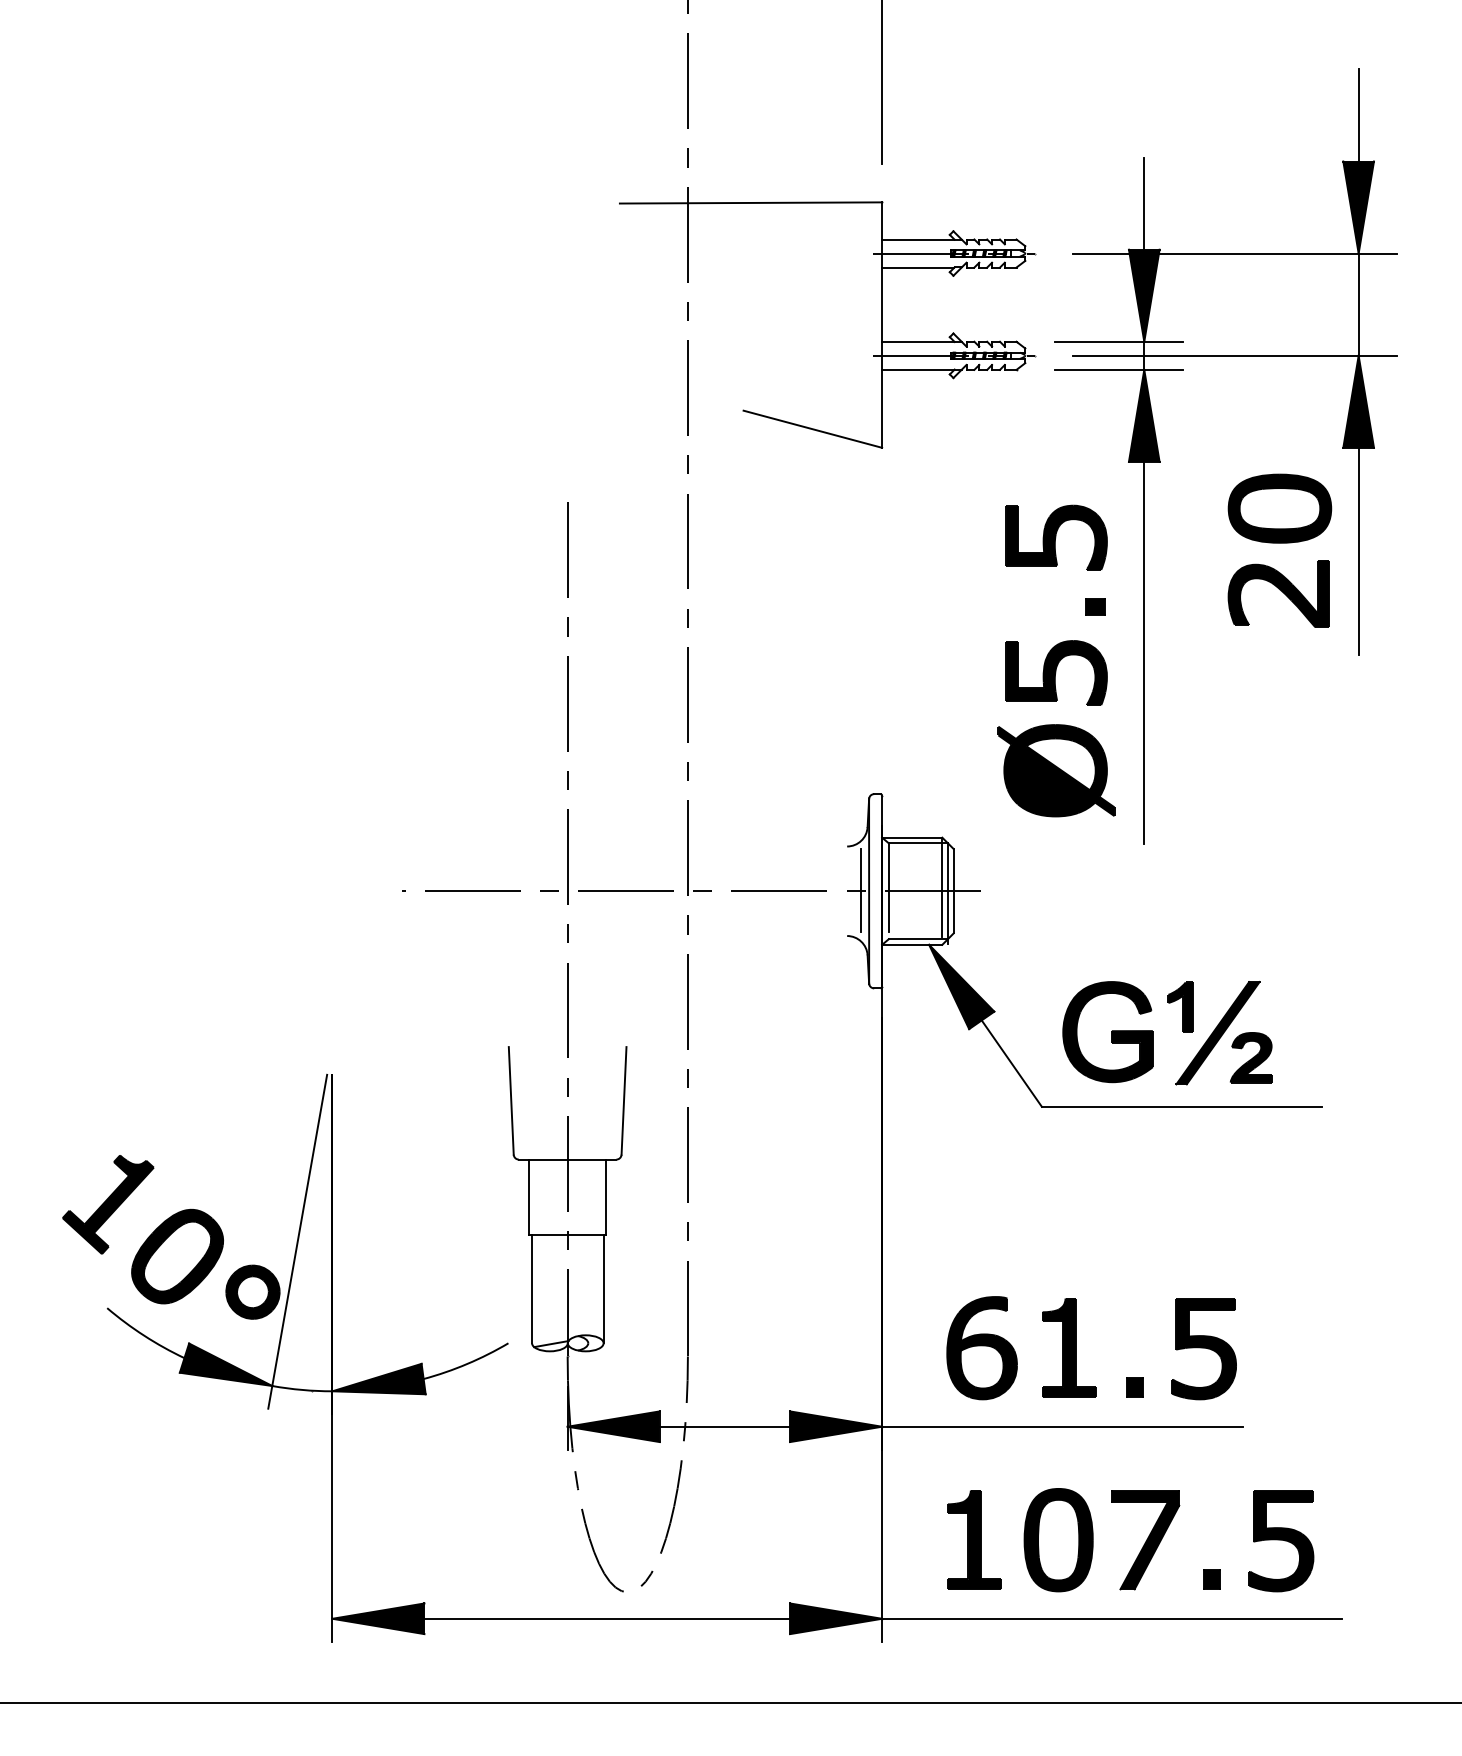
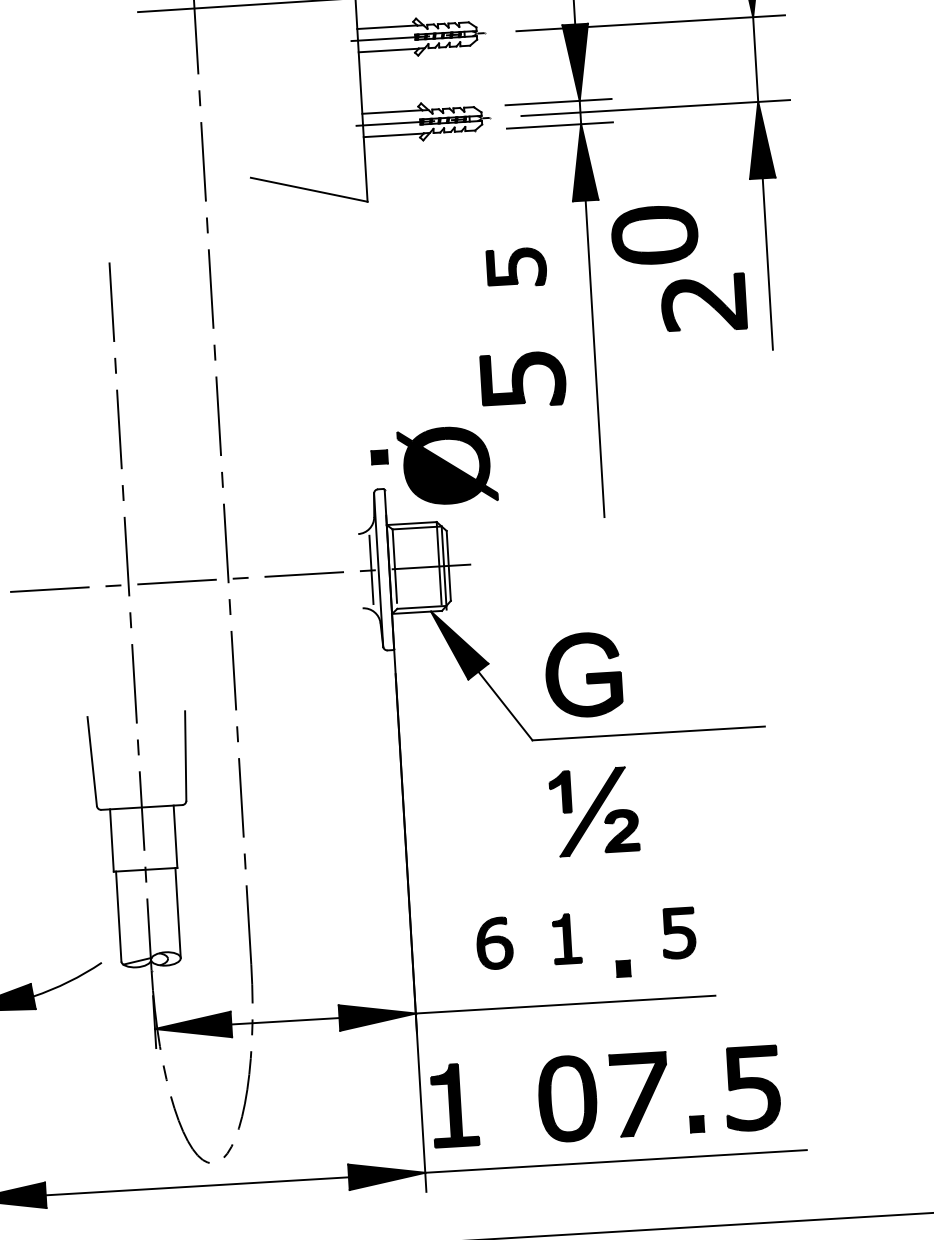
part: (1279, 508) -> (654, 235), moved
part: (1056, 537) -> (516, 267), size x0.7
part: (1095, 606) -> (379, 457), moved
part: (1056, 770) -> (447, 465), moved
part: (1219, 1033) -> (593, 812), moved
part: (1069, 1347) -> (567, 938), size x0.6
part: (981, 1348) -> (494, 943), size x0.6
part: (1203, 1349) -> (678, 933), size x0.6
part: (974, 1539) -> (454, 1105), moved

